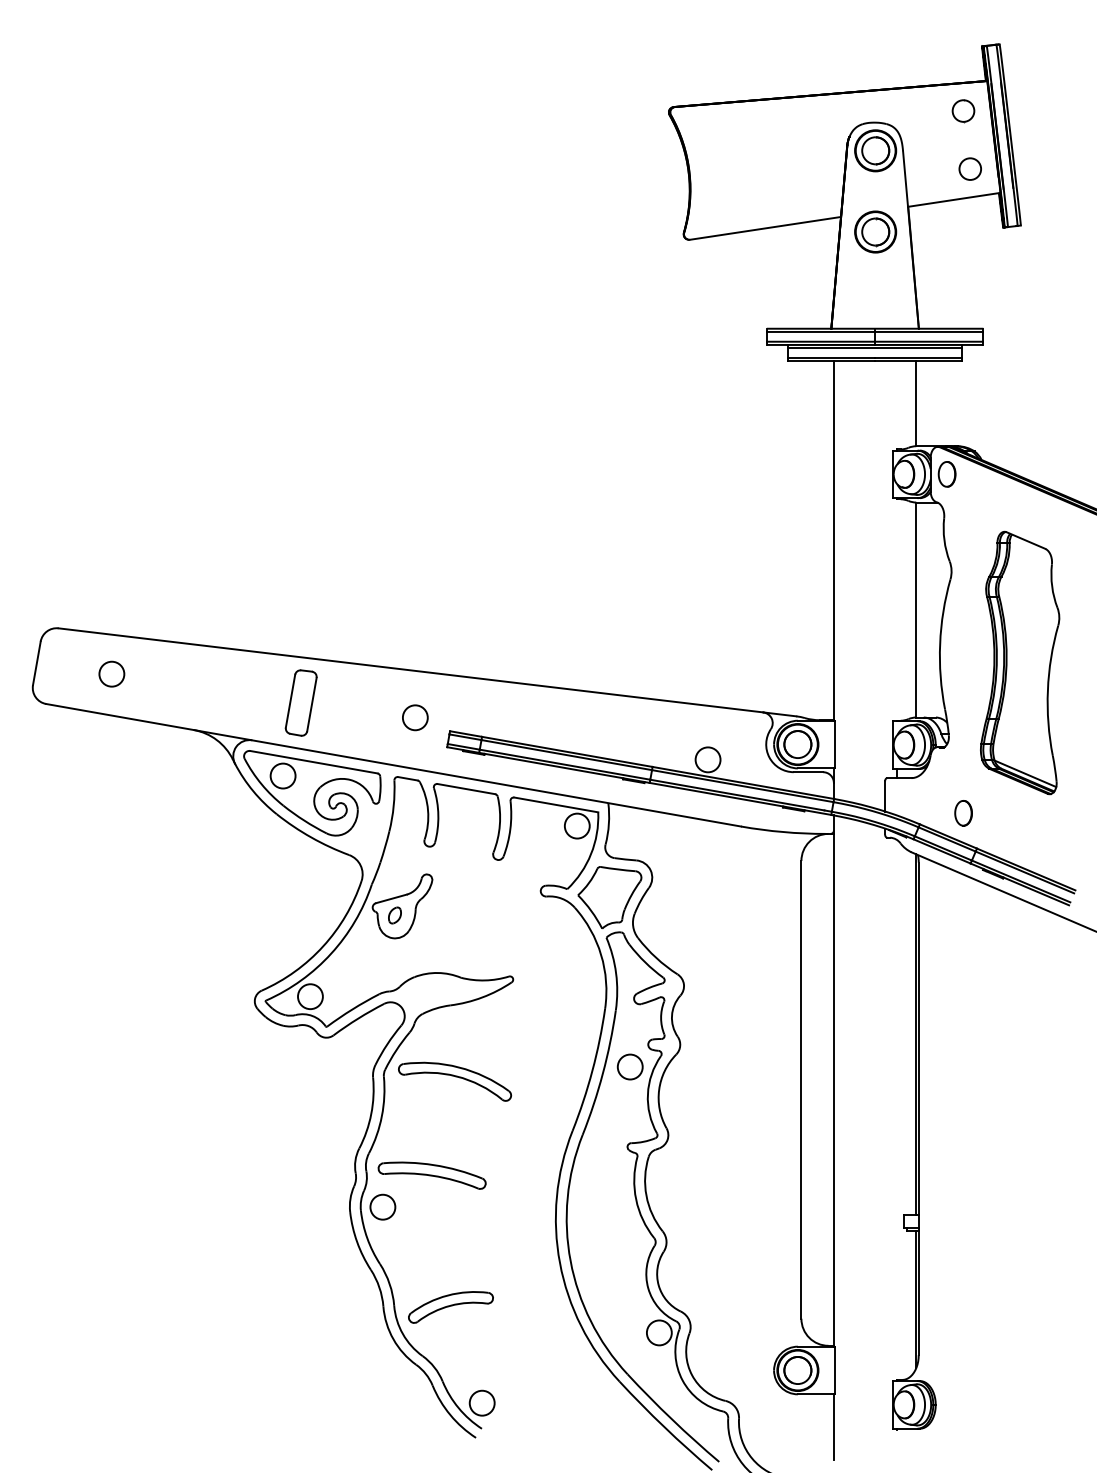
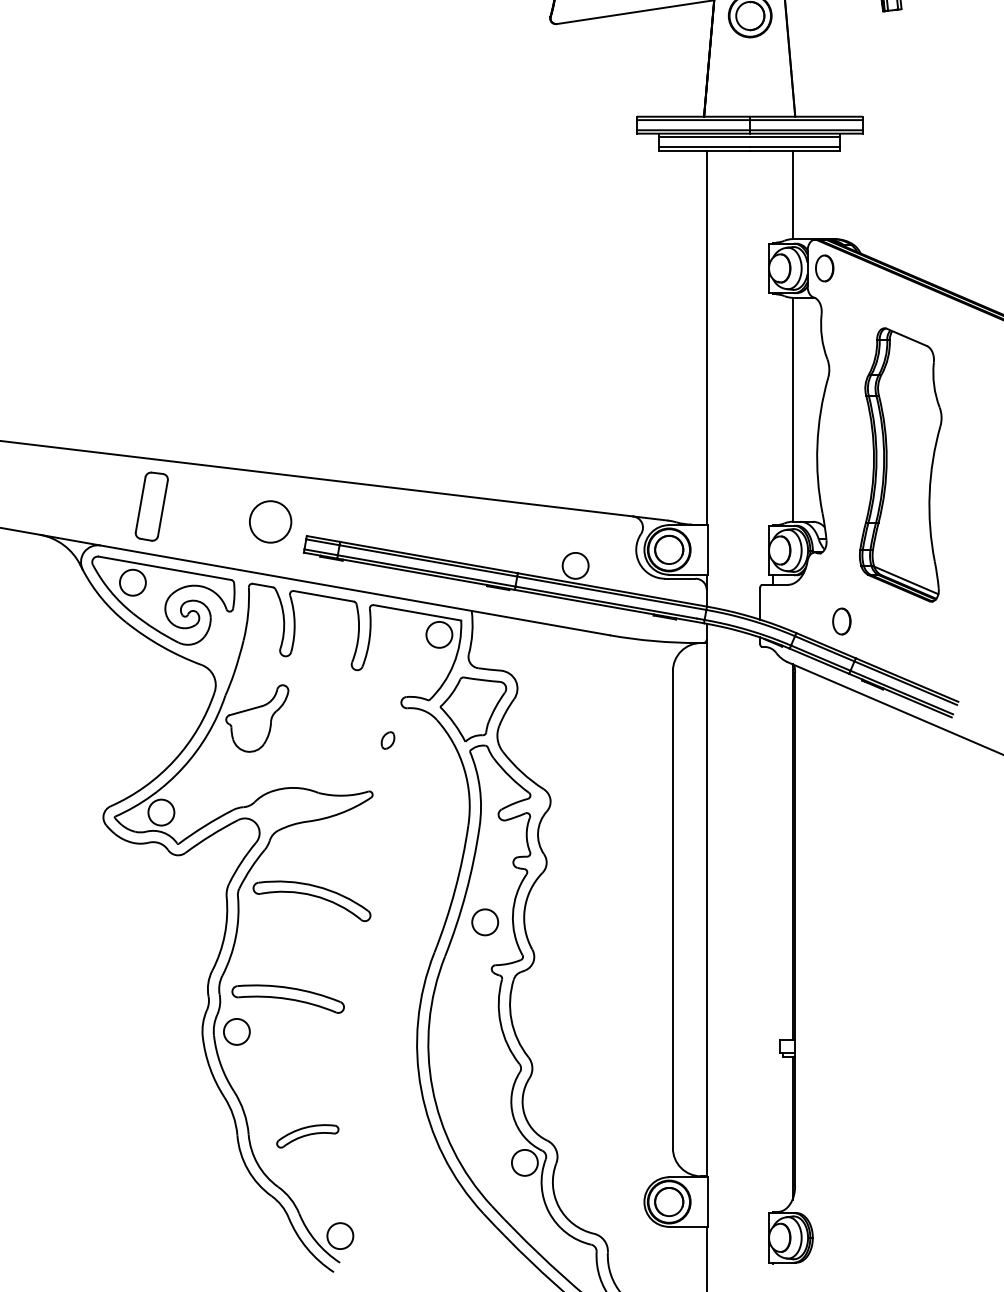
circle: (415, 717) -> (270, 521), size x1.6
part: (394, 915) -> (387, 740), moved
circle: (629, 1066) -> (484, 921), moved
part: (450, 1307) -> (307, 1136), size x0.7

